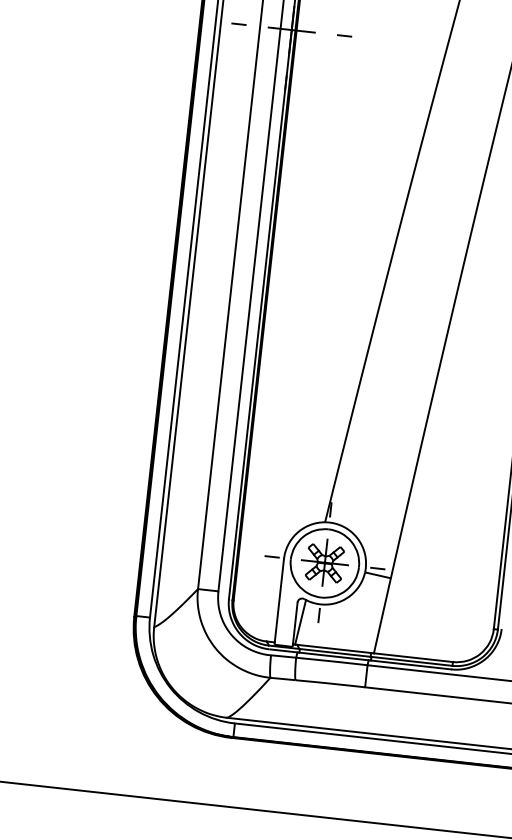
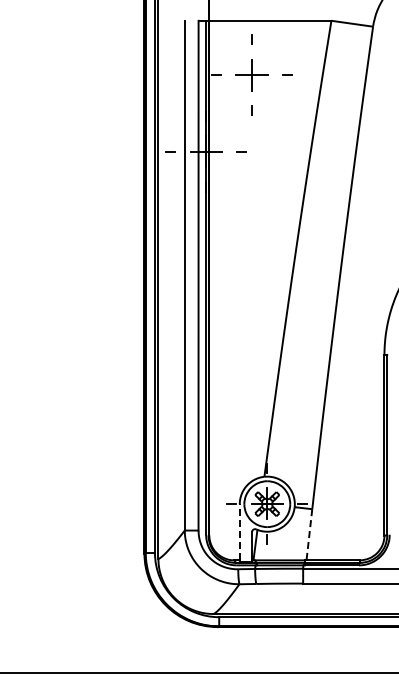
line: (279, 599) -> (239, 531), solid -> dashed
line: (382, 615) -> (309, 534), solid -> dashed

